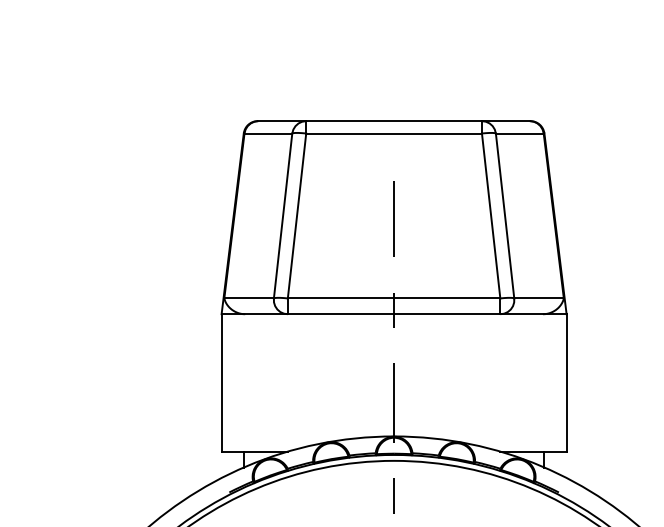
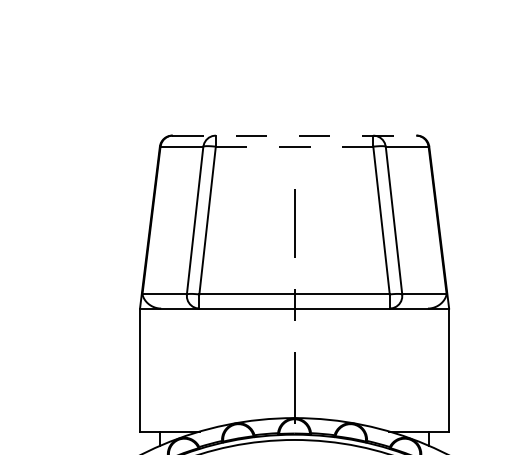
line: (394, 121) -> (294, 135), solid -> dashed
line: (394, 133) -> (294, 146), solid -> dashed

